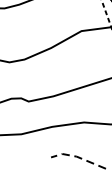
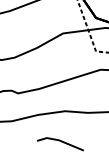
line: (77, 156) -> (59, 140), dashed -> solid

